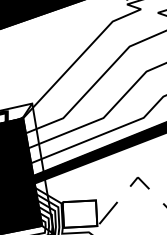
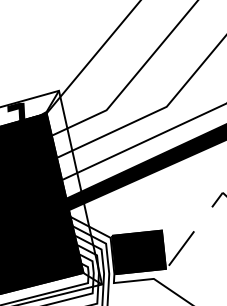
fill: (79, 213) -> (138, 251), added

